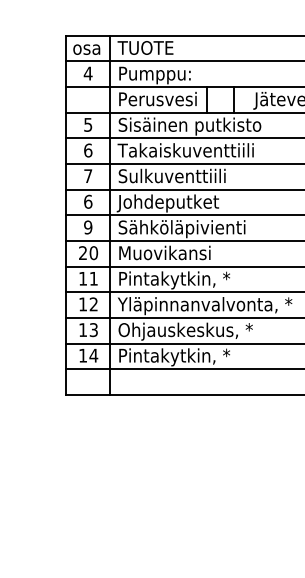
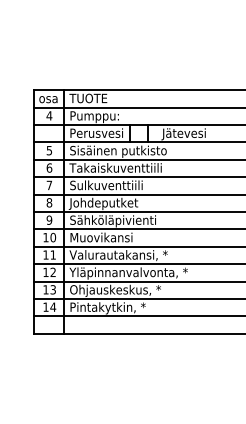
text: (88, 201) -> (49, 202), 6 -> 8
text: (82, 252) -> (45, 237), 20 -> 10
text: (190, 280) -> (118, 256), Pintakytkin, * -> Valurautakansi, *

